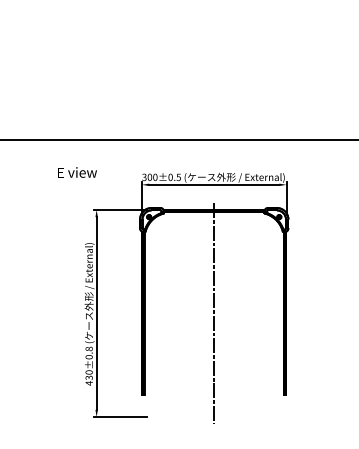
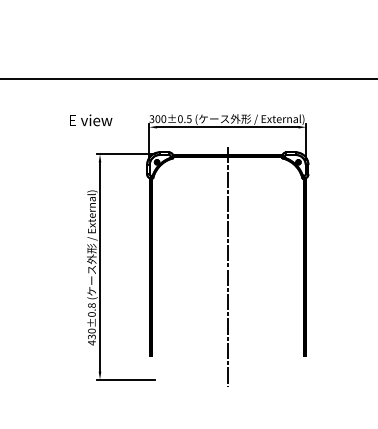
text: (77, 172) -> (91, 120), moved

